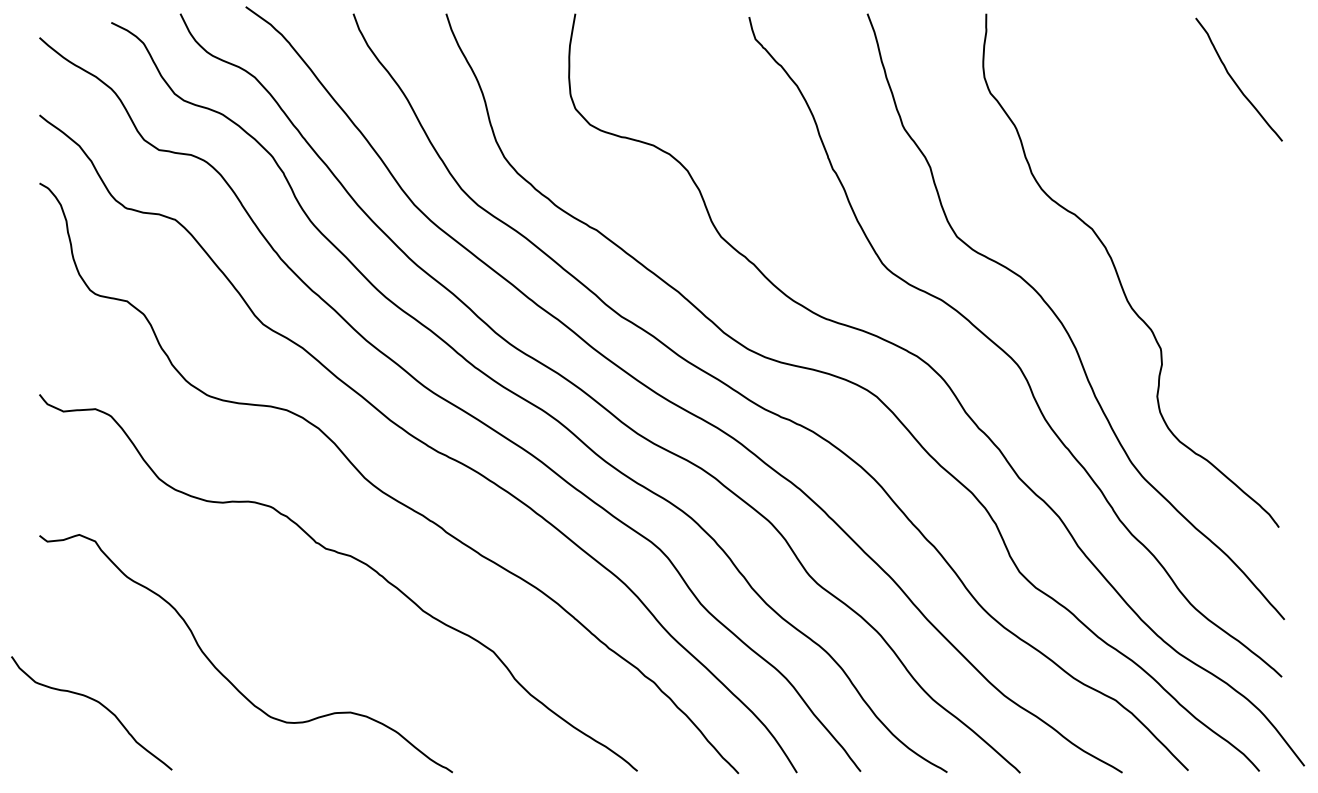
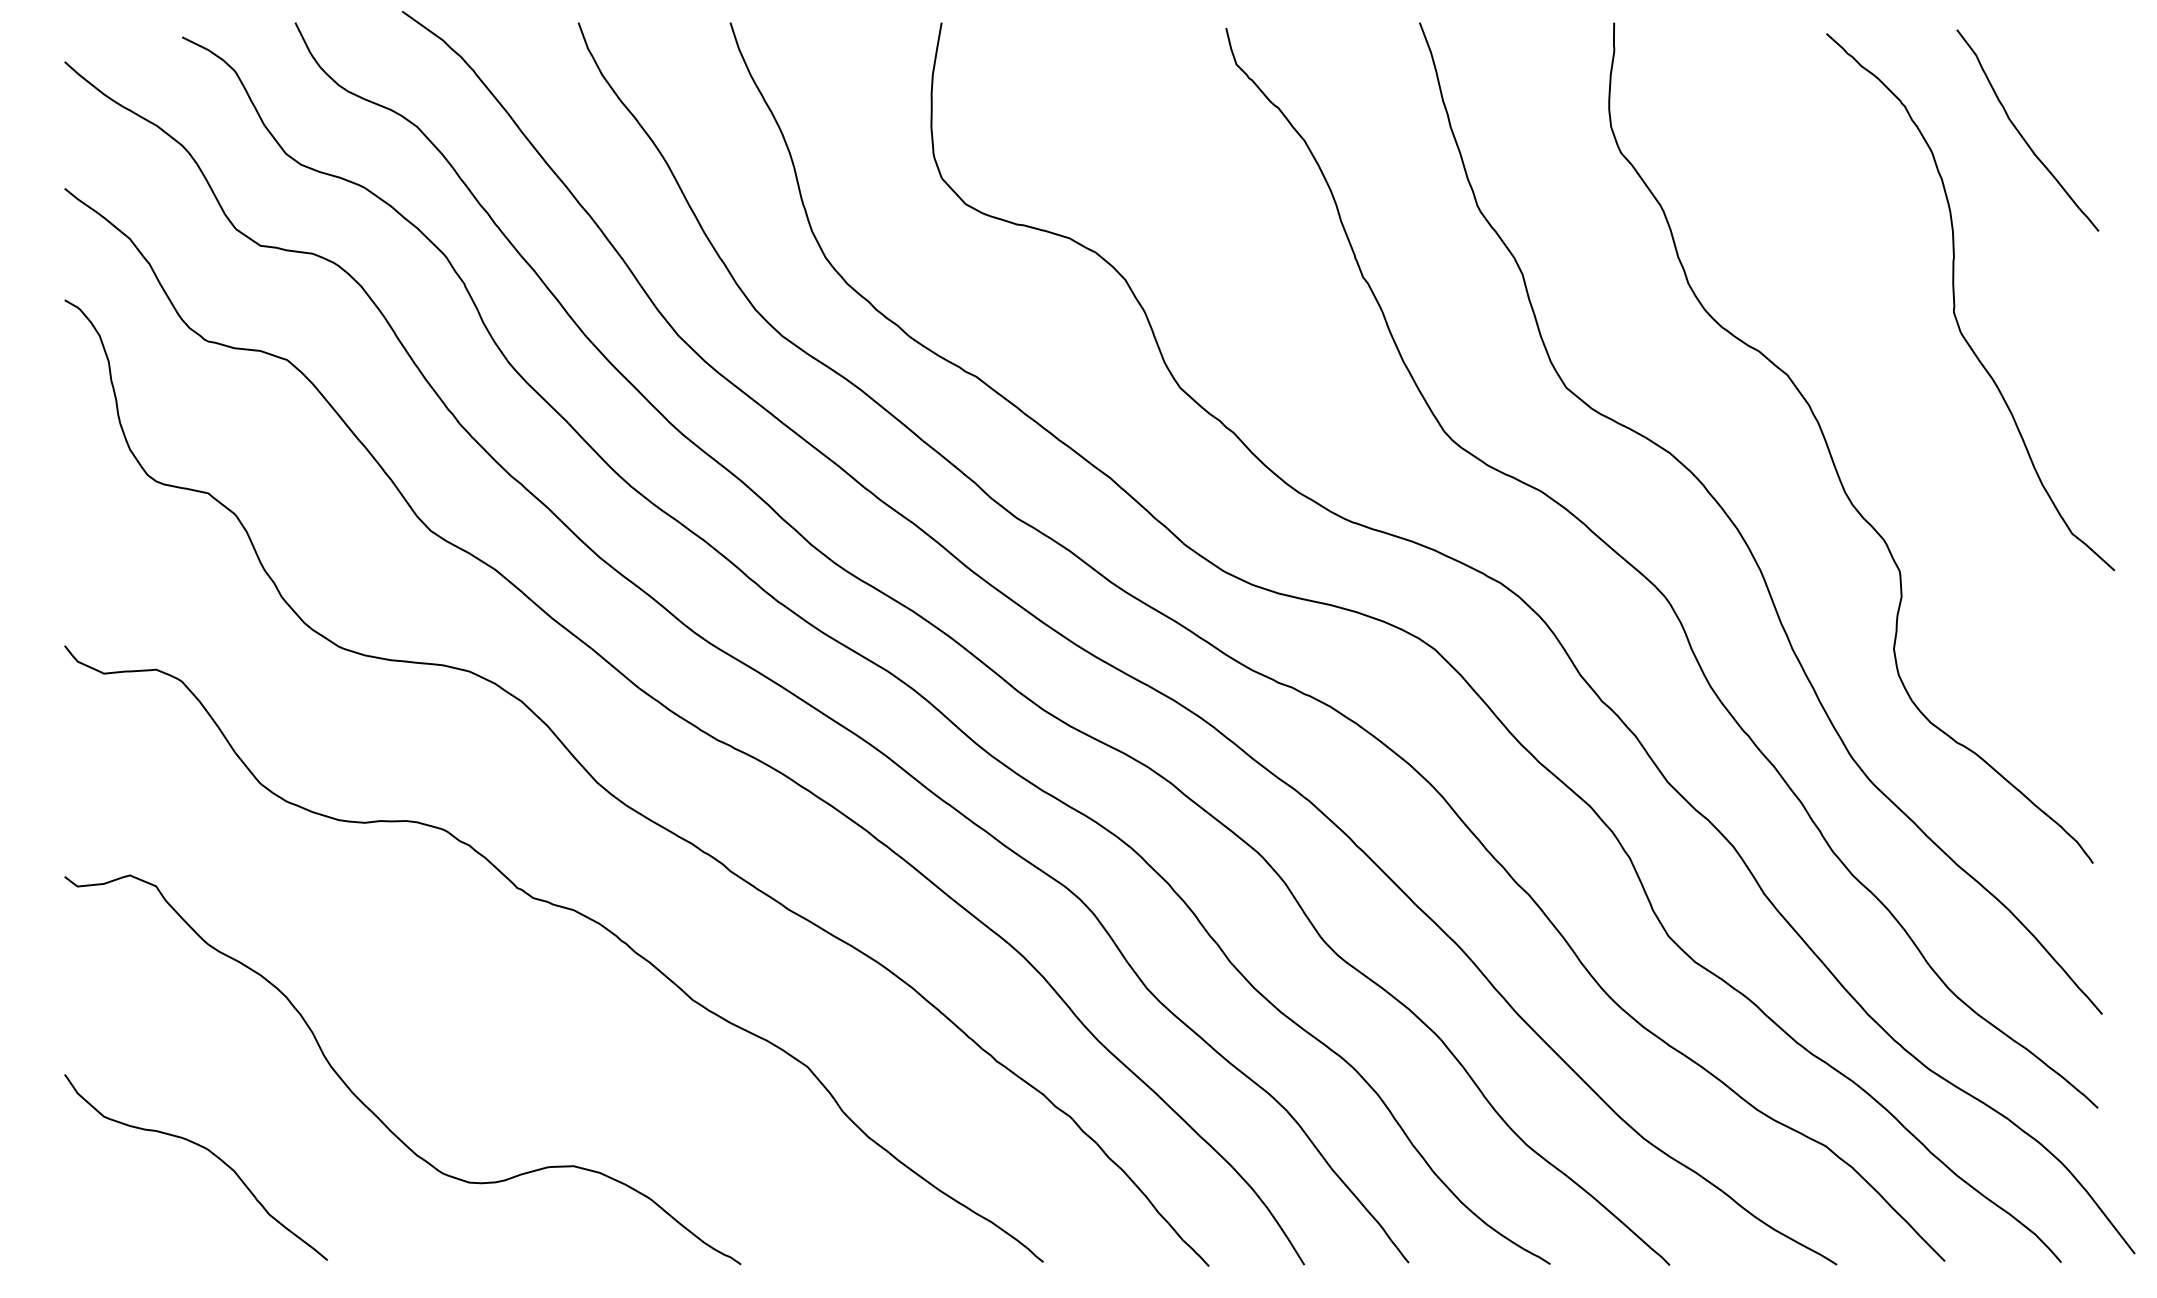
curve: (1195, 186) -> (1956, 305), added
curve: (96, 702) -> (203, 1149), moved

